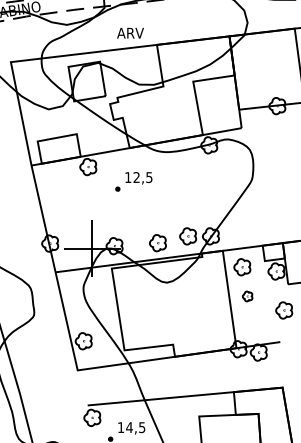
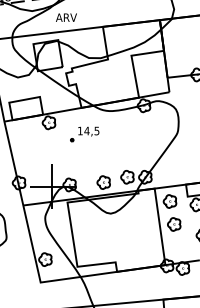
text: (130, 32) -> (66, 17), moved
text: (136, 177) -> (86, 131), 12,5 -> 14,5
part: (247, 296) -> (174, 224), size x1.67

